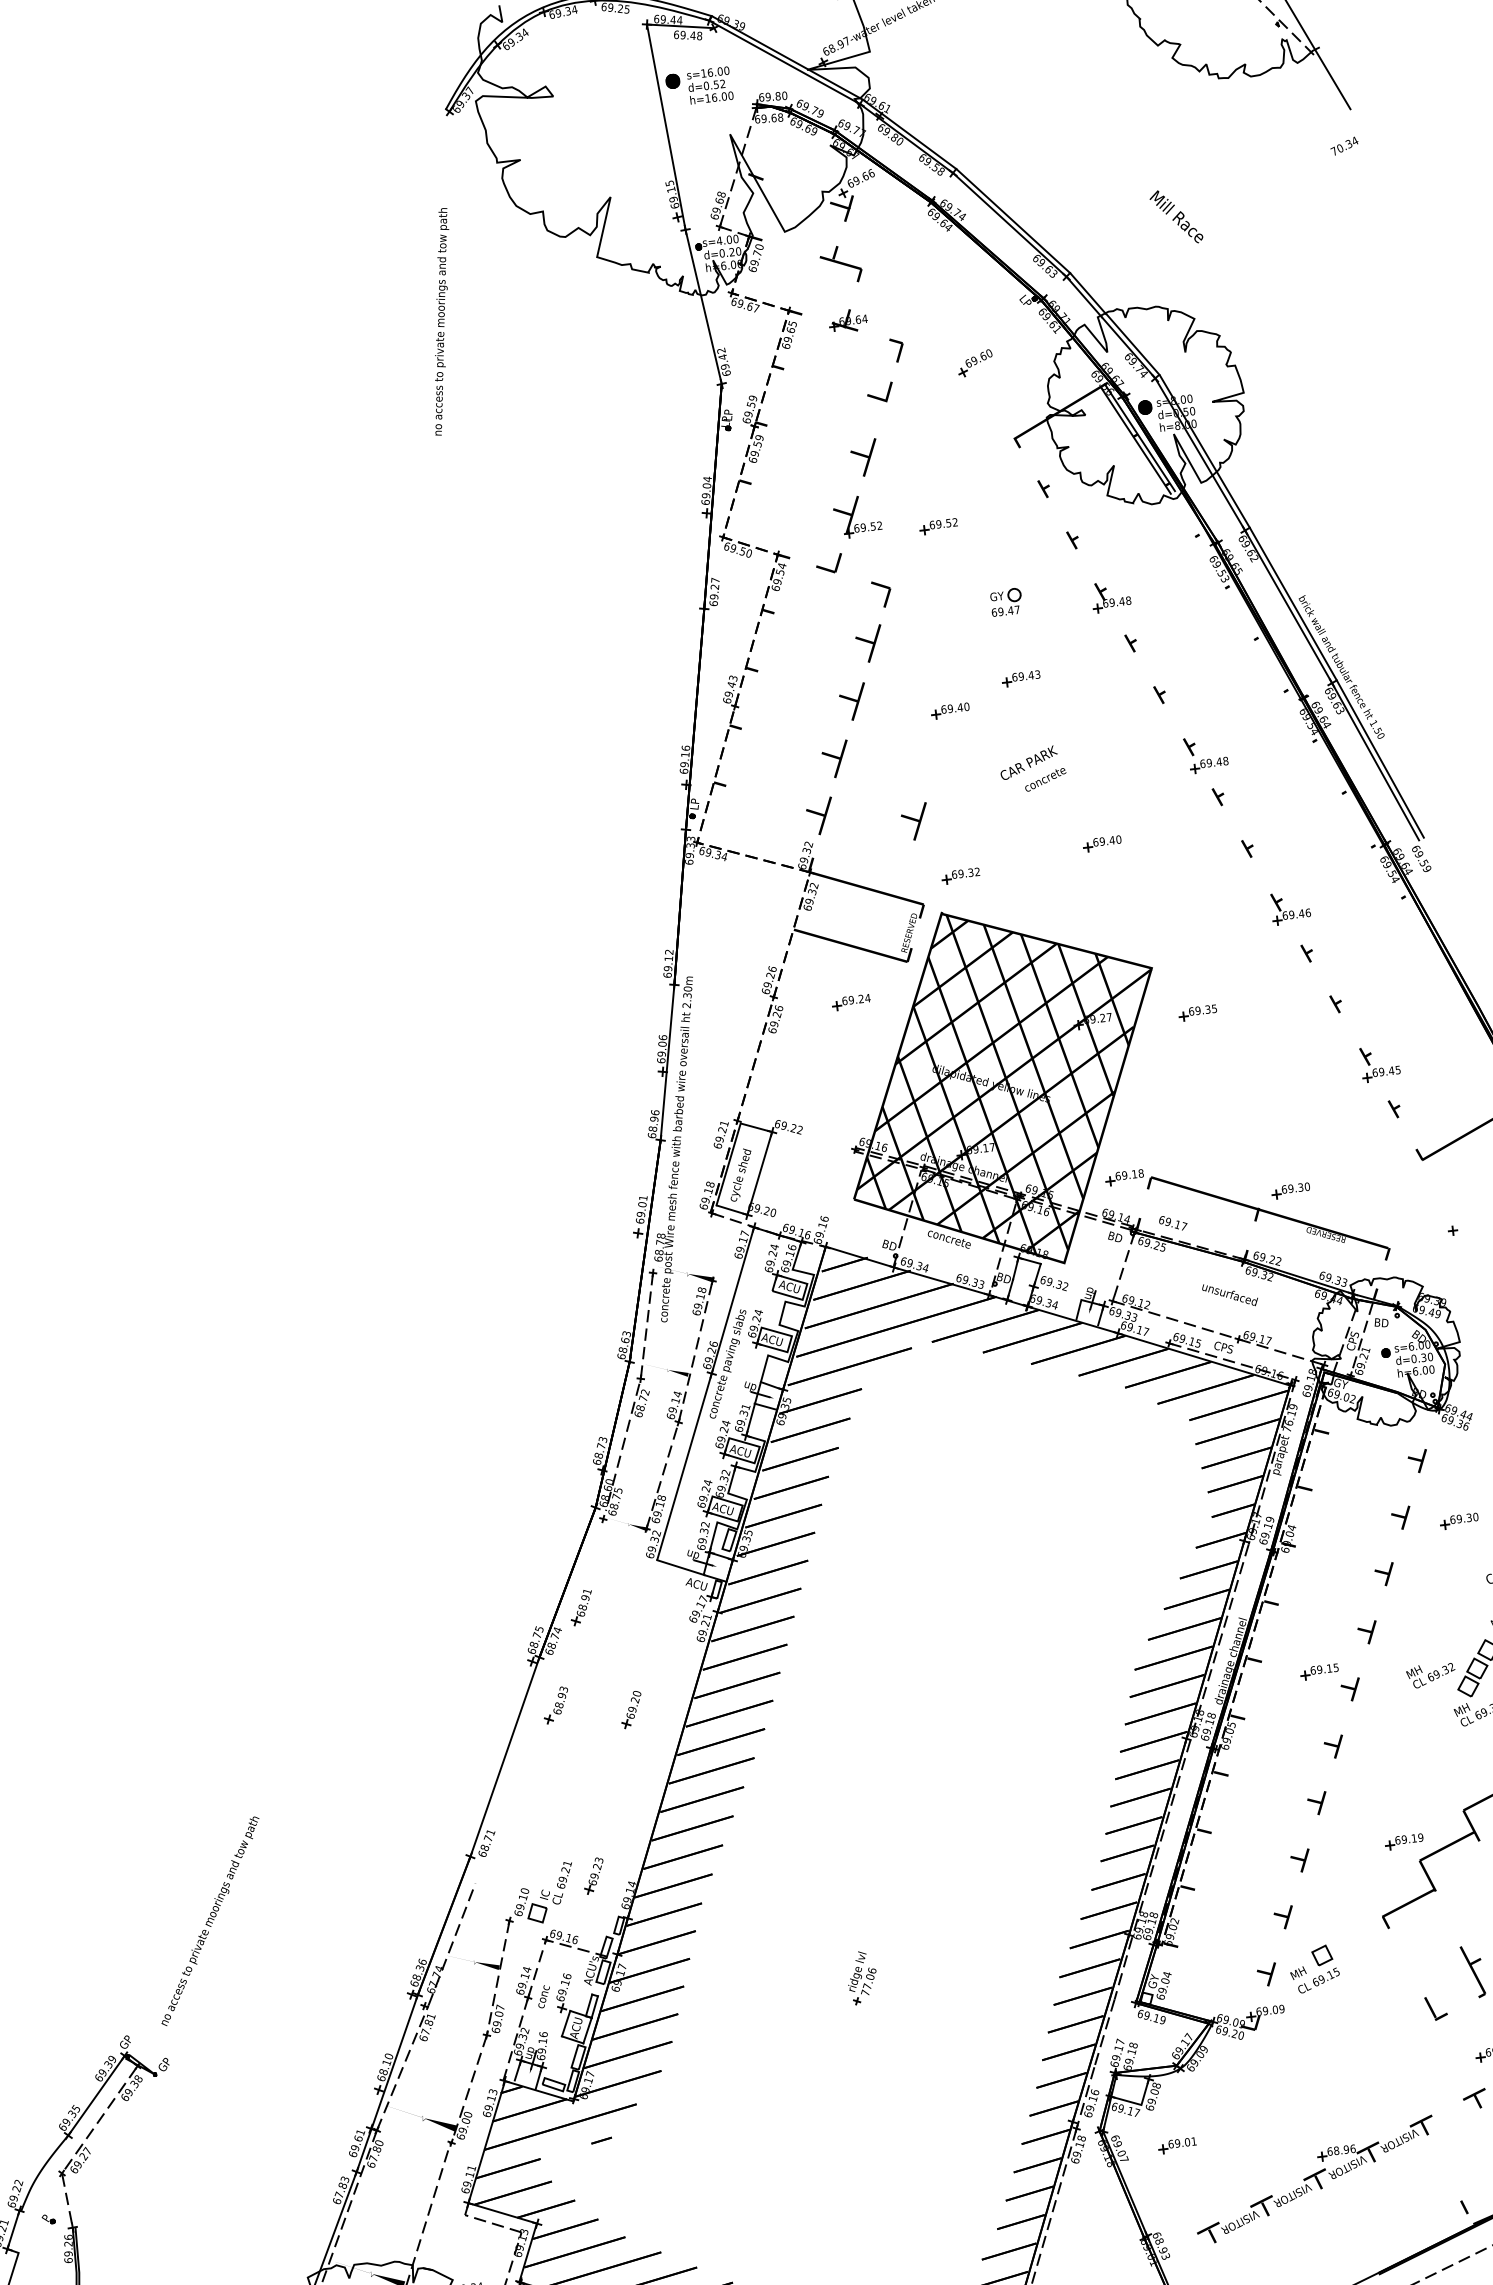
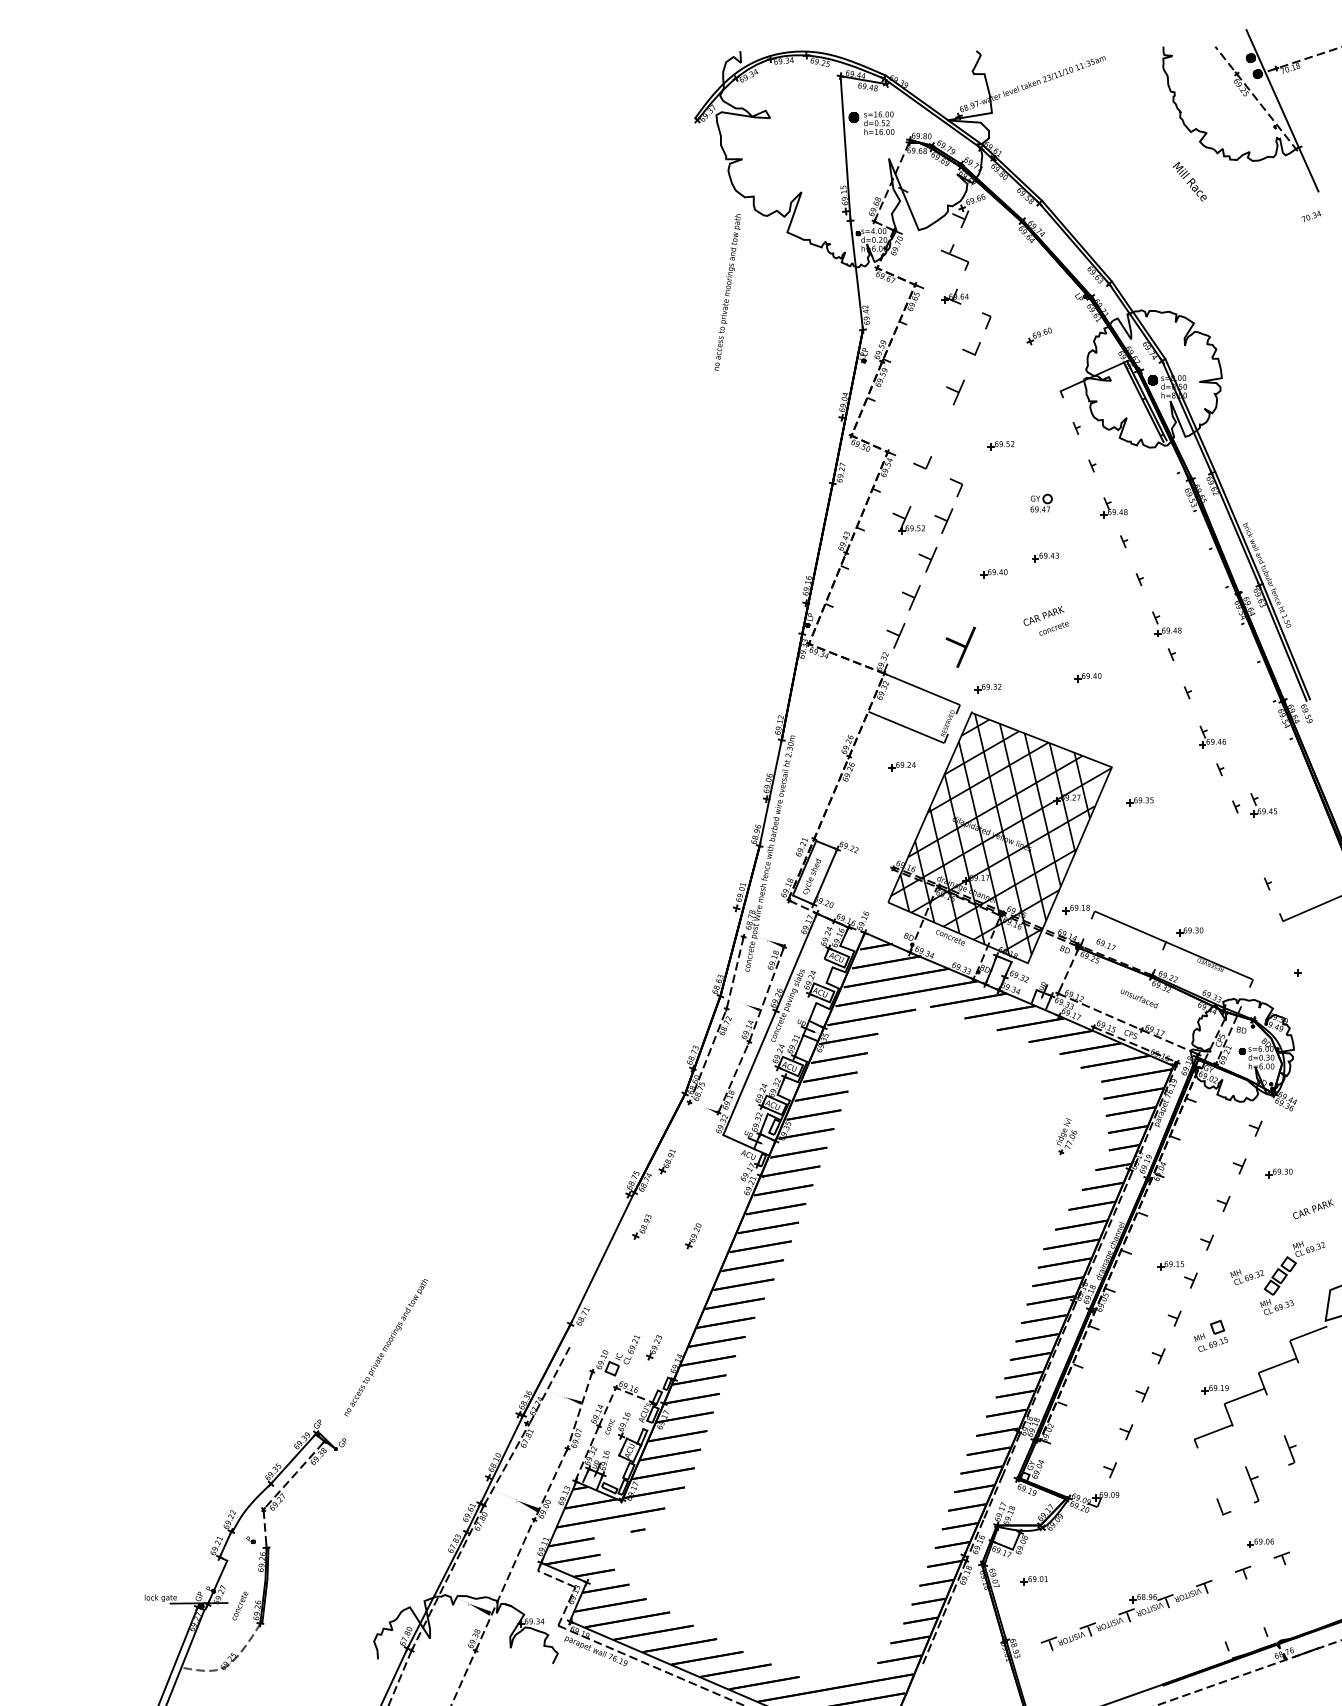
text: (1175, 216) -> (1189, 181), moved
text: (440, 322) -> (727, 292), moved
part: (857, 516) -> (908, 520), moved
part: (914, 822) -> (960, 647), size x1.6
part: (1379, 1063) -> (1263, 805), moved
part: (1314, 1968) -> (1211, 1335), moved
part: (861, 1977) -> (1066, 1136), moved

